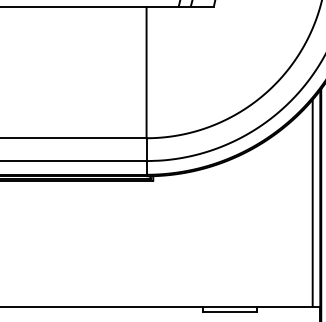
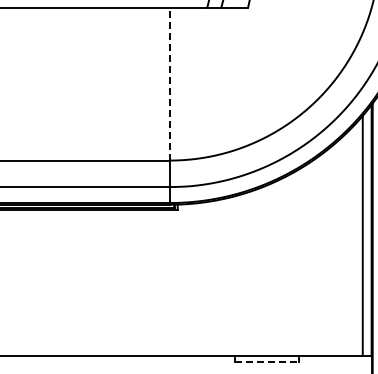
line: (146, 72) -> (169, 84), solid -> dashed
line: (229, 312) -> (266, 362), solid -> dashed

